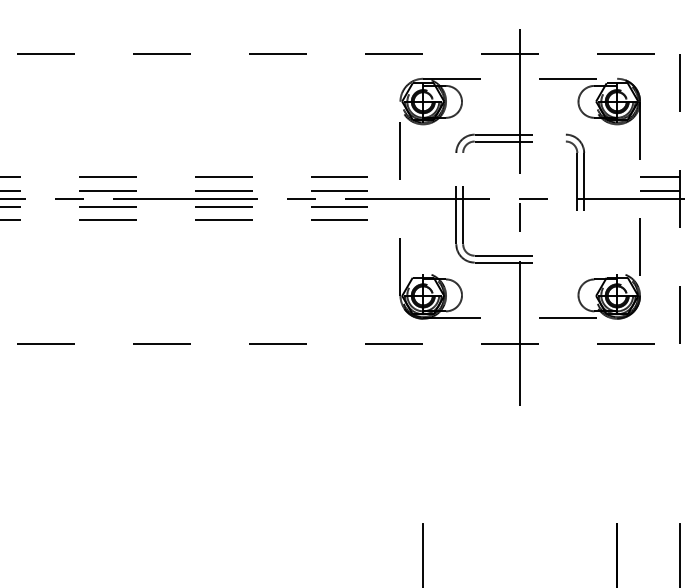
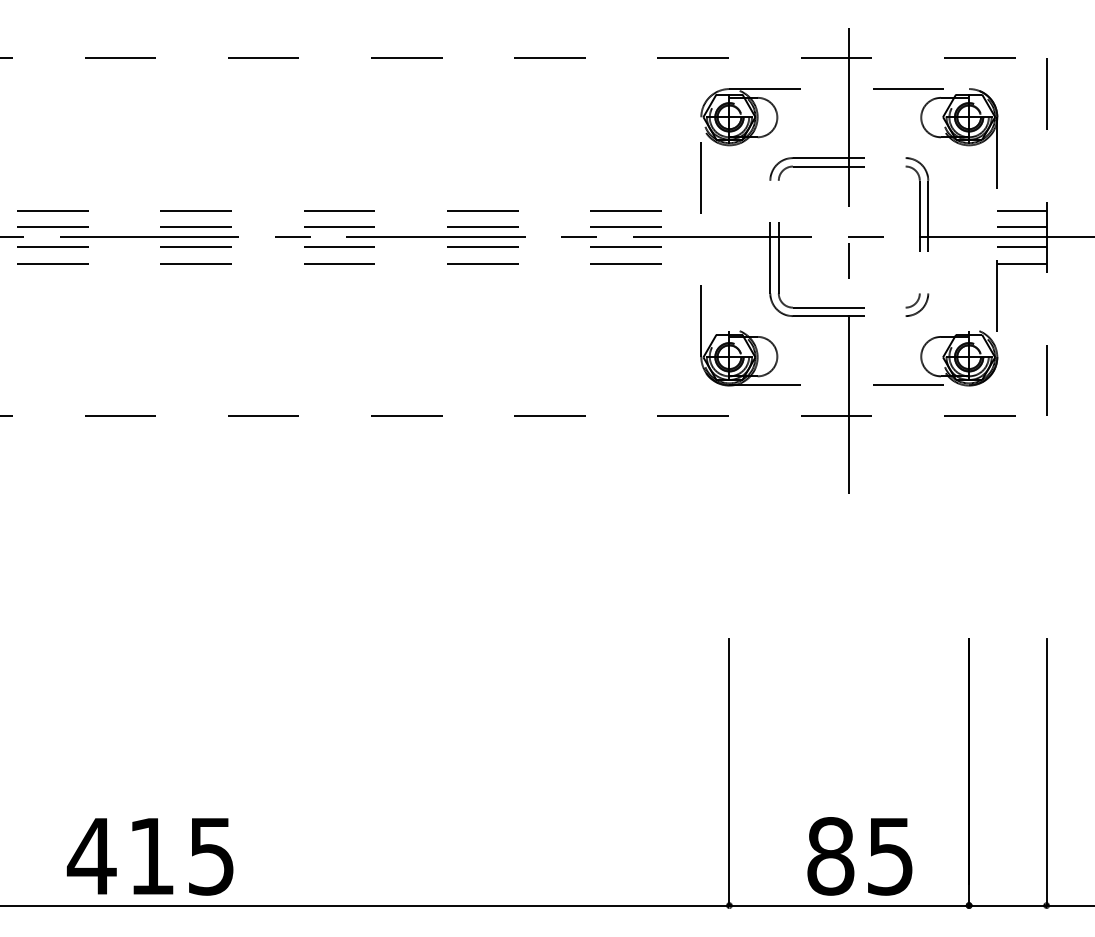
line: (659, 207) -> (1021, 247), added
line: (659, 220) -> (1021, 264), added
part: (575, 253) -> (917, 304), added

